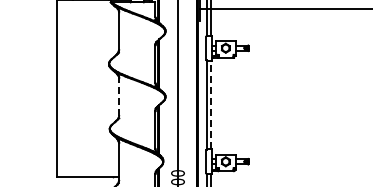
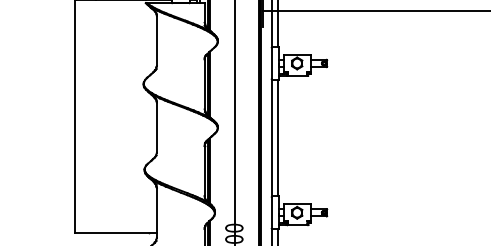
line: (119, 97) -> (157, 128), dashed -> solid
line: (211, 104) -> (278, 137), dashed -> solid

